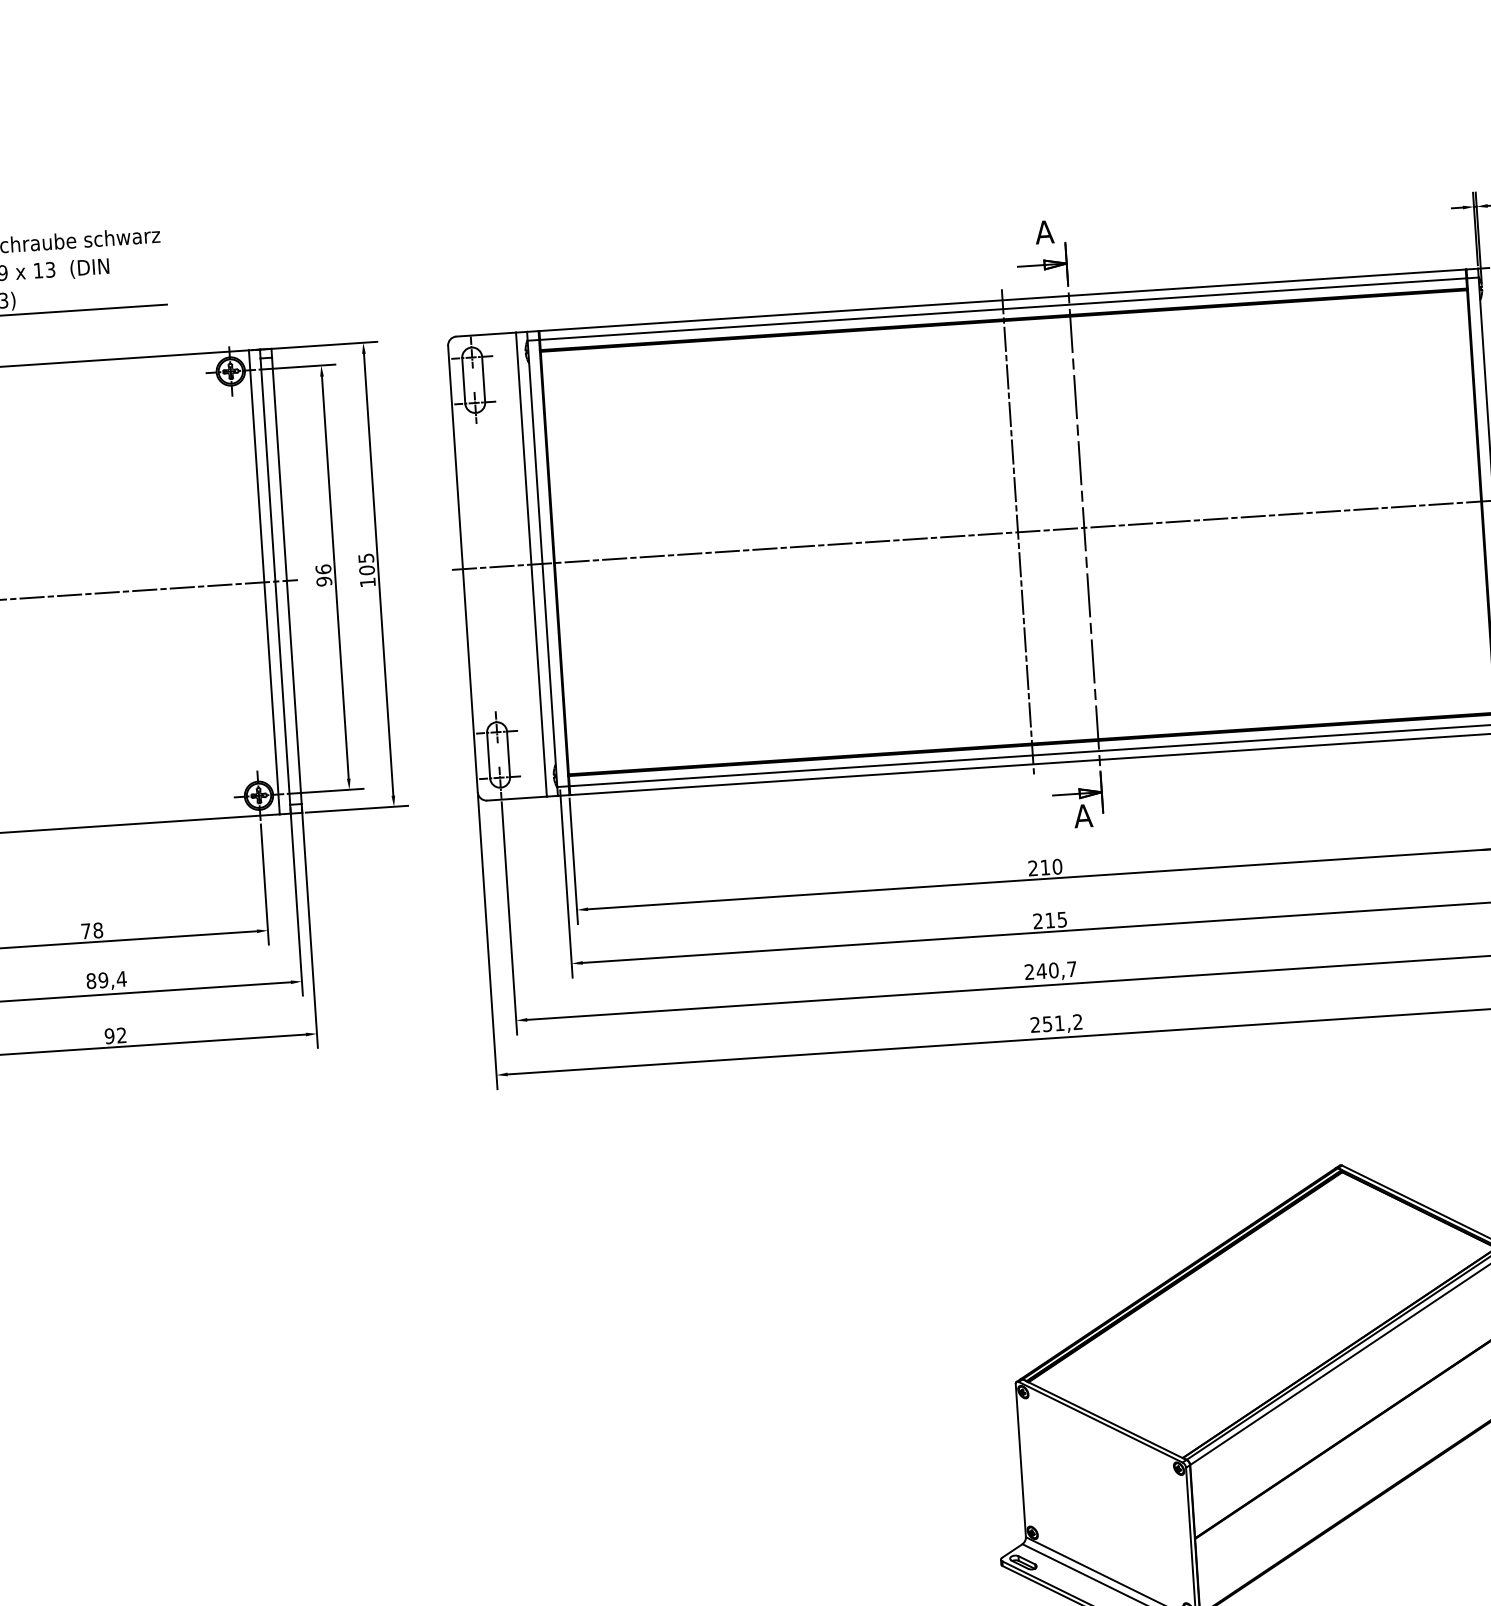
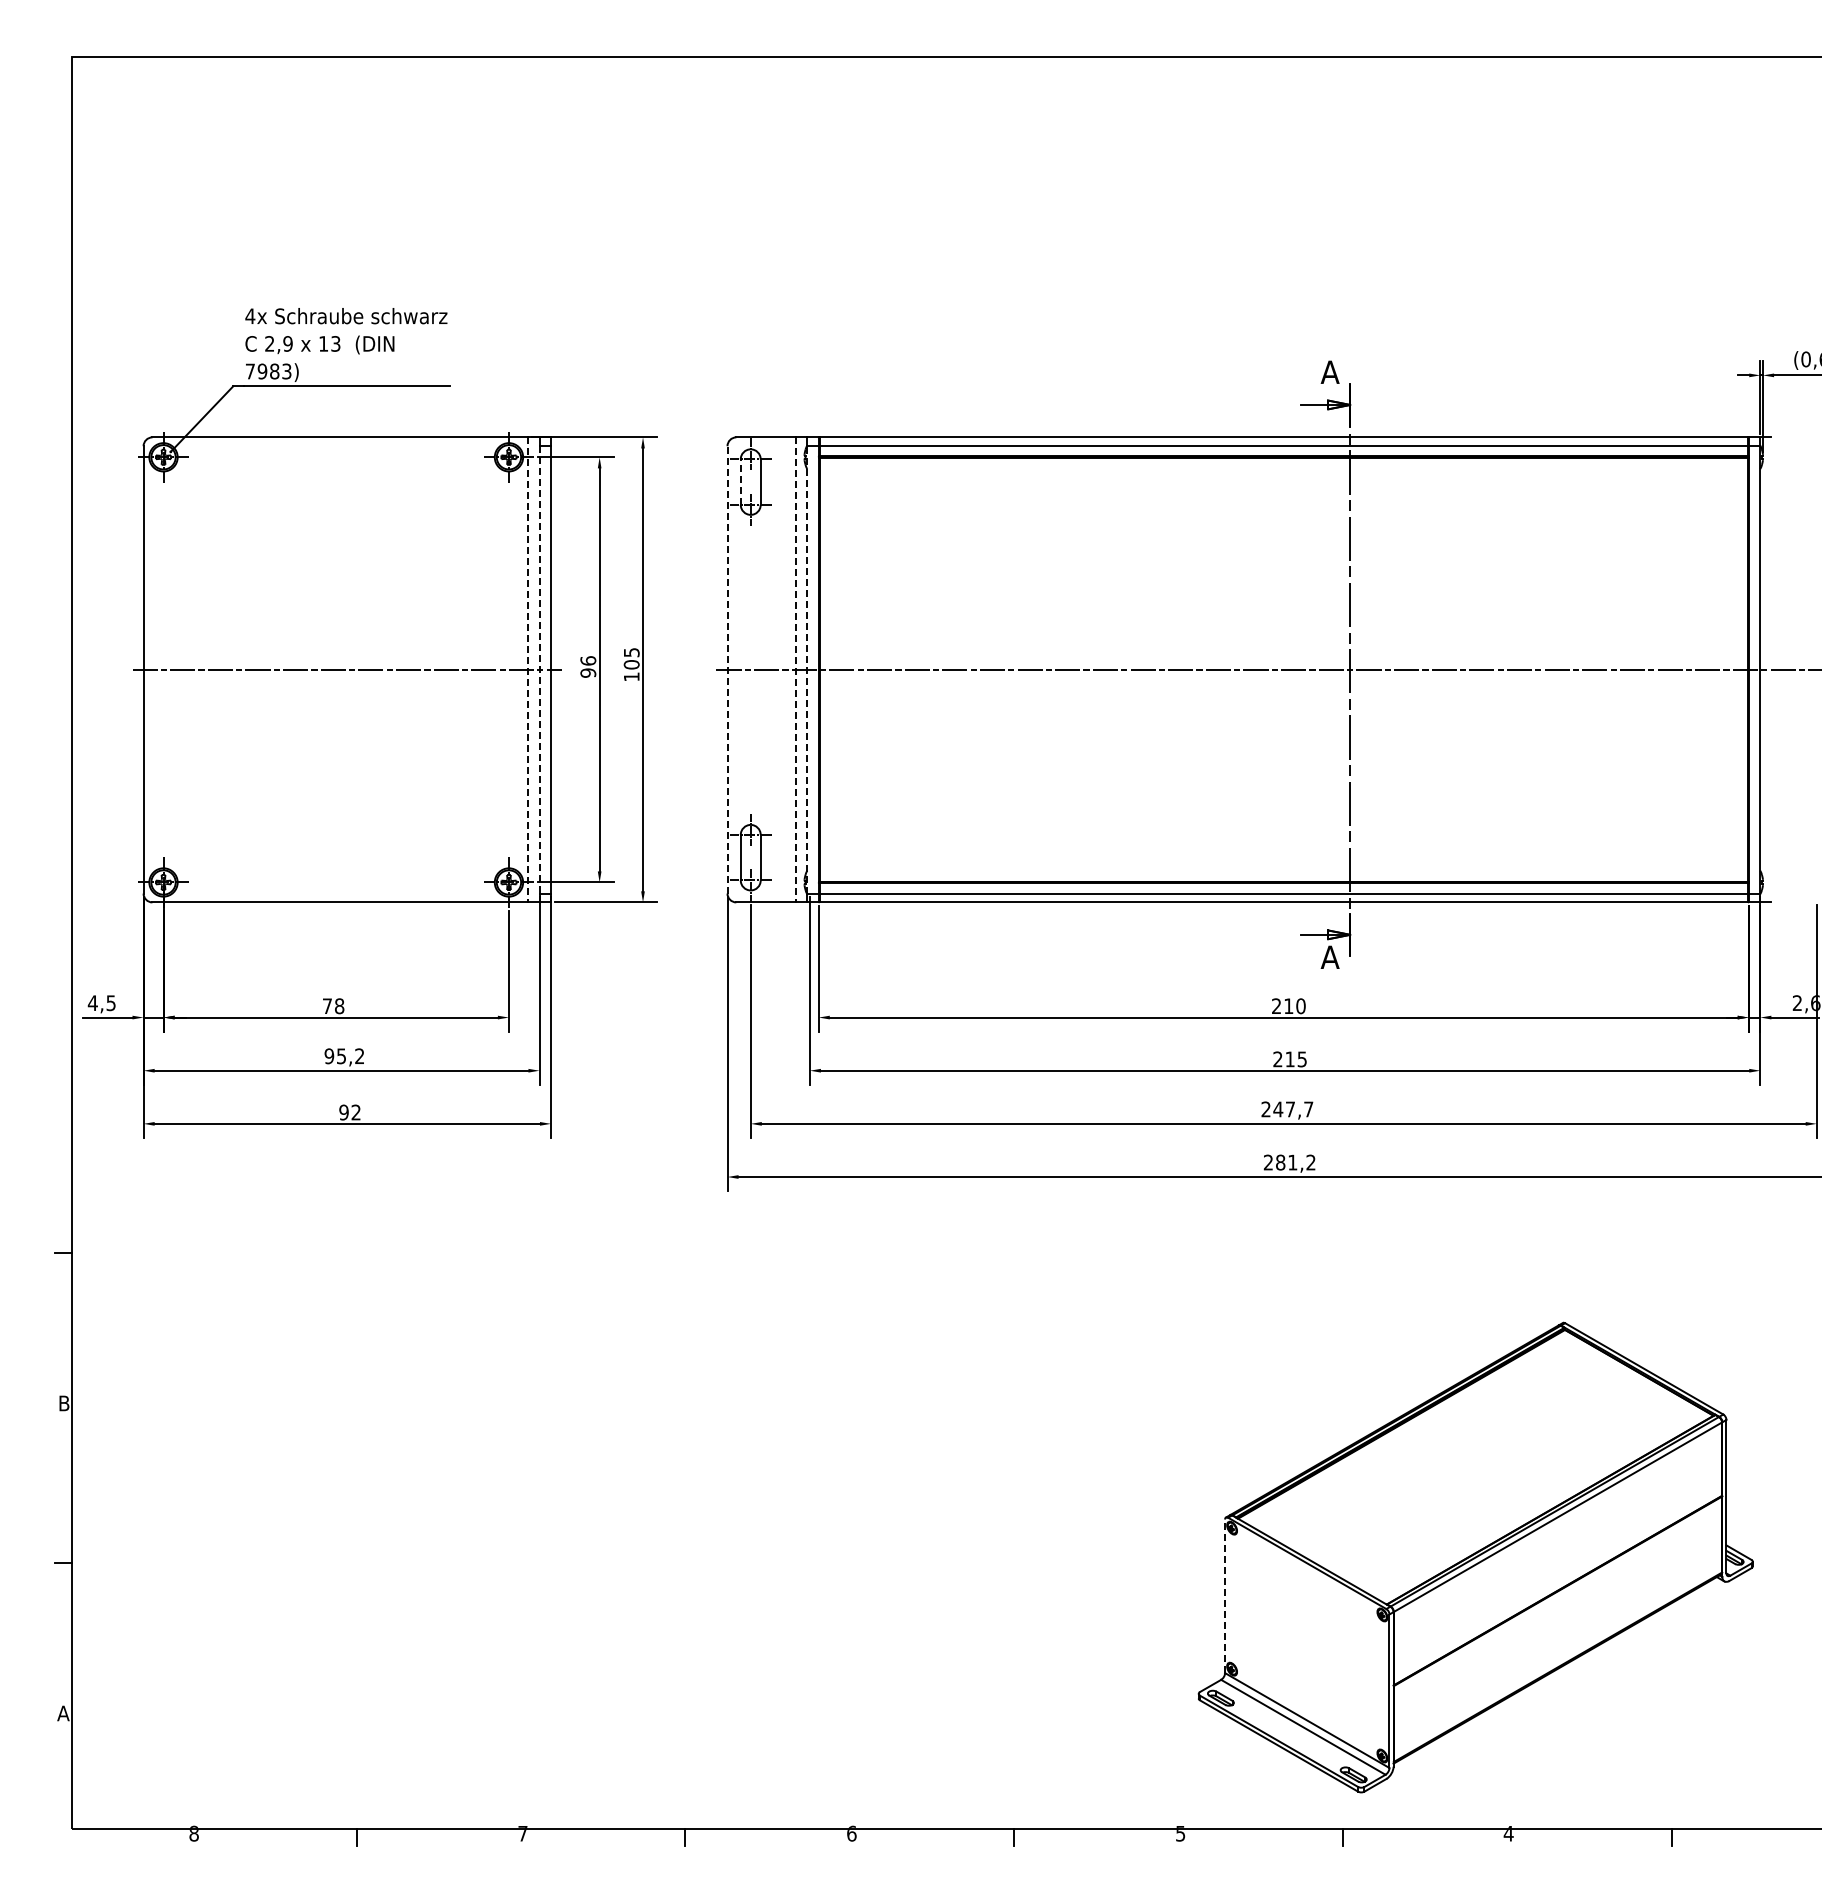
line: (463, 381) -> (740, 482), solid -> dashed
line: (1017, 531) -> (1283, 669), removed
line: (542, 563) -> (807, 669), solid -> dashed
line: (531, 564) -> (796, 669), solid -> dashed
line: (462, 568) -> (727, 669), solid -> dashed
line: (264, 581) -> (528, 669), solid -> dashed
line: (275, 581) -> (539, 669), solid -> dashed
text: (1053, 970) -> (1290, 1109), 240,7 -> 247,7
text: (106, 980) -> (344, 1056), 89,4 -> 95,2
text: (1047, 1024) -> (1280, 1162), 251,2 -> 281,2
line: (1021, 1460) -> (1225, 1596), solid -> dashed

